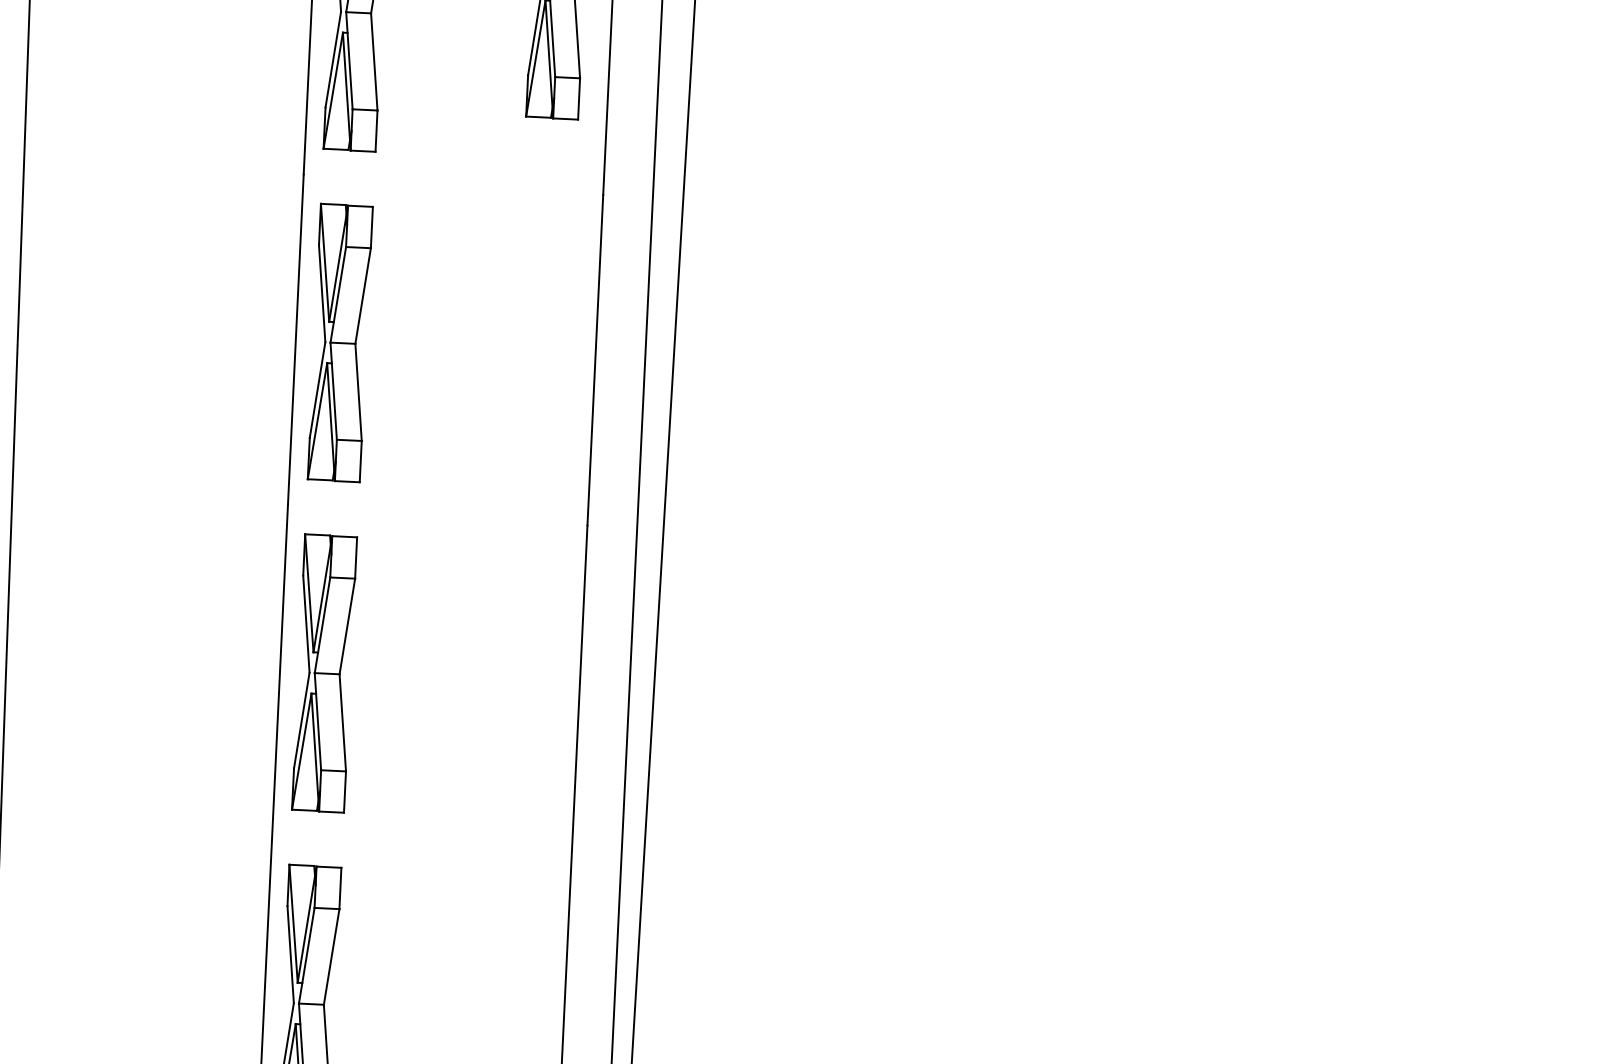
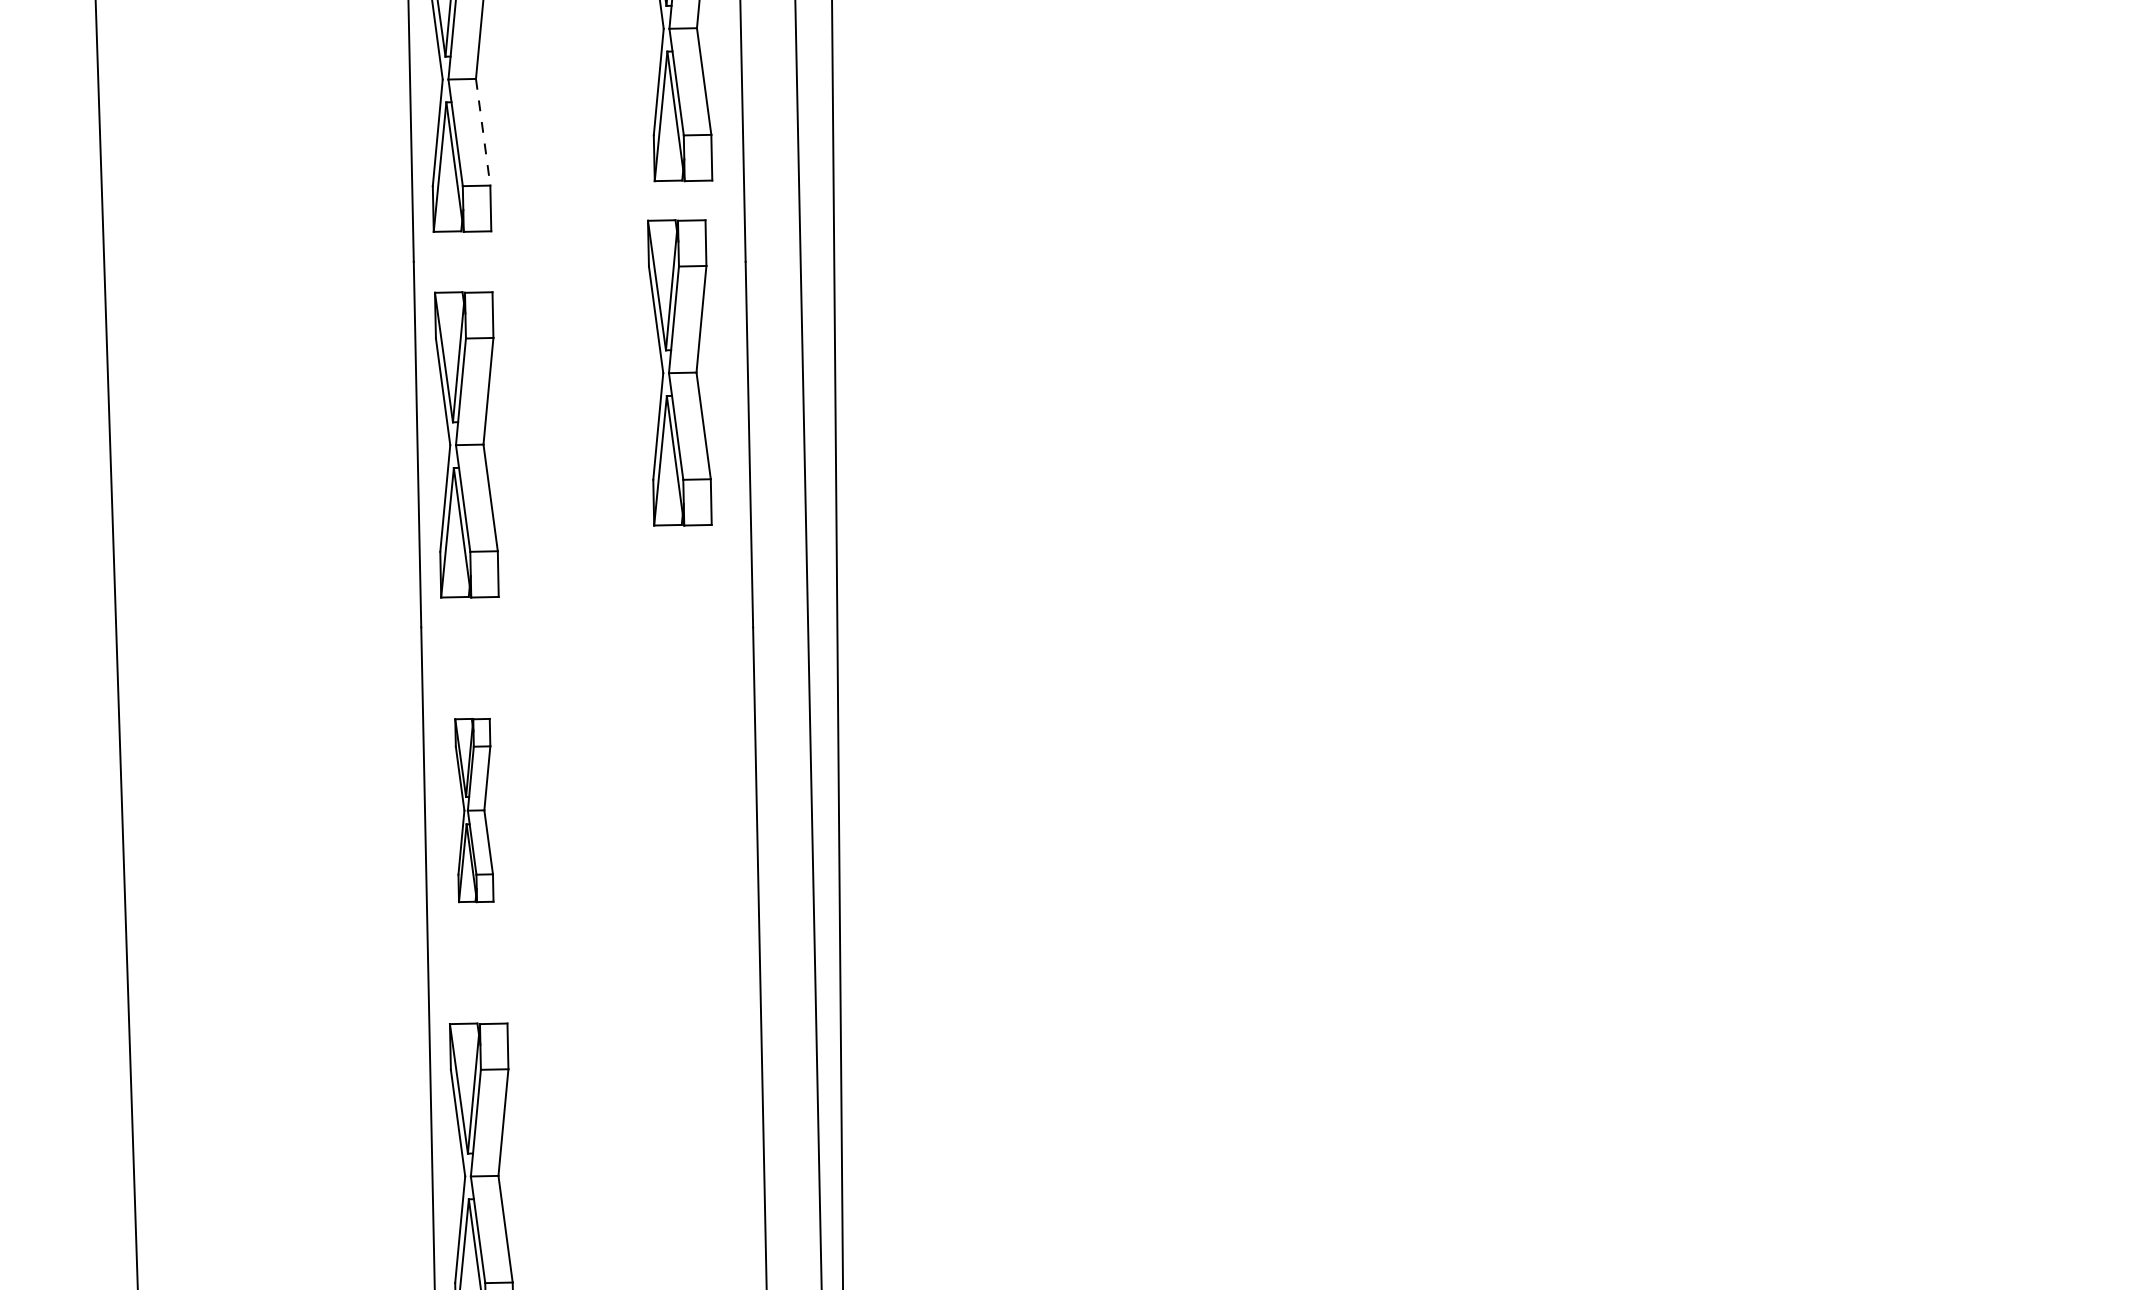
line: (374, 62) -> (483, 132), solid -> dashed
part: (536, 290) -> (679, 372), added
part: (324, 673) -> (474, 810), size x0.6

